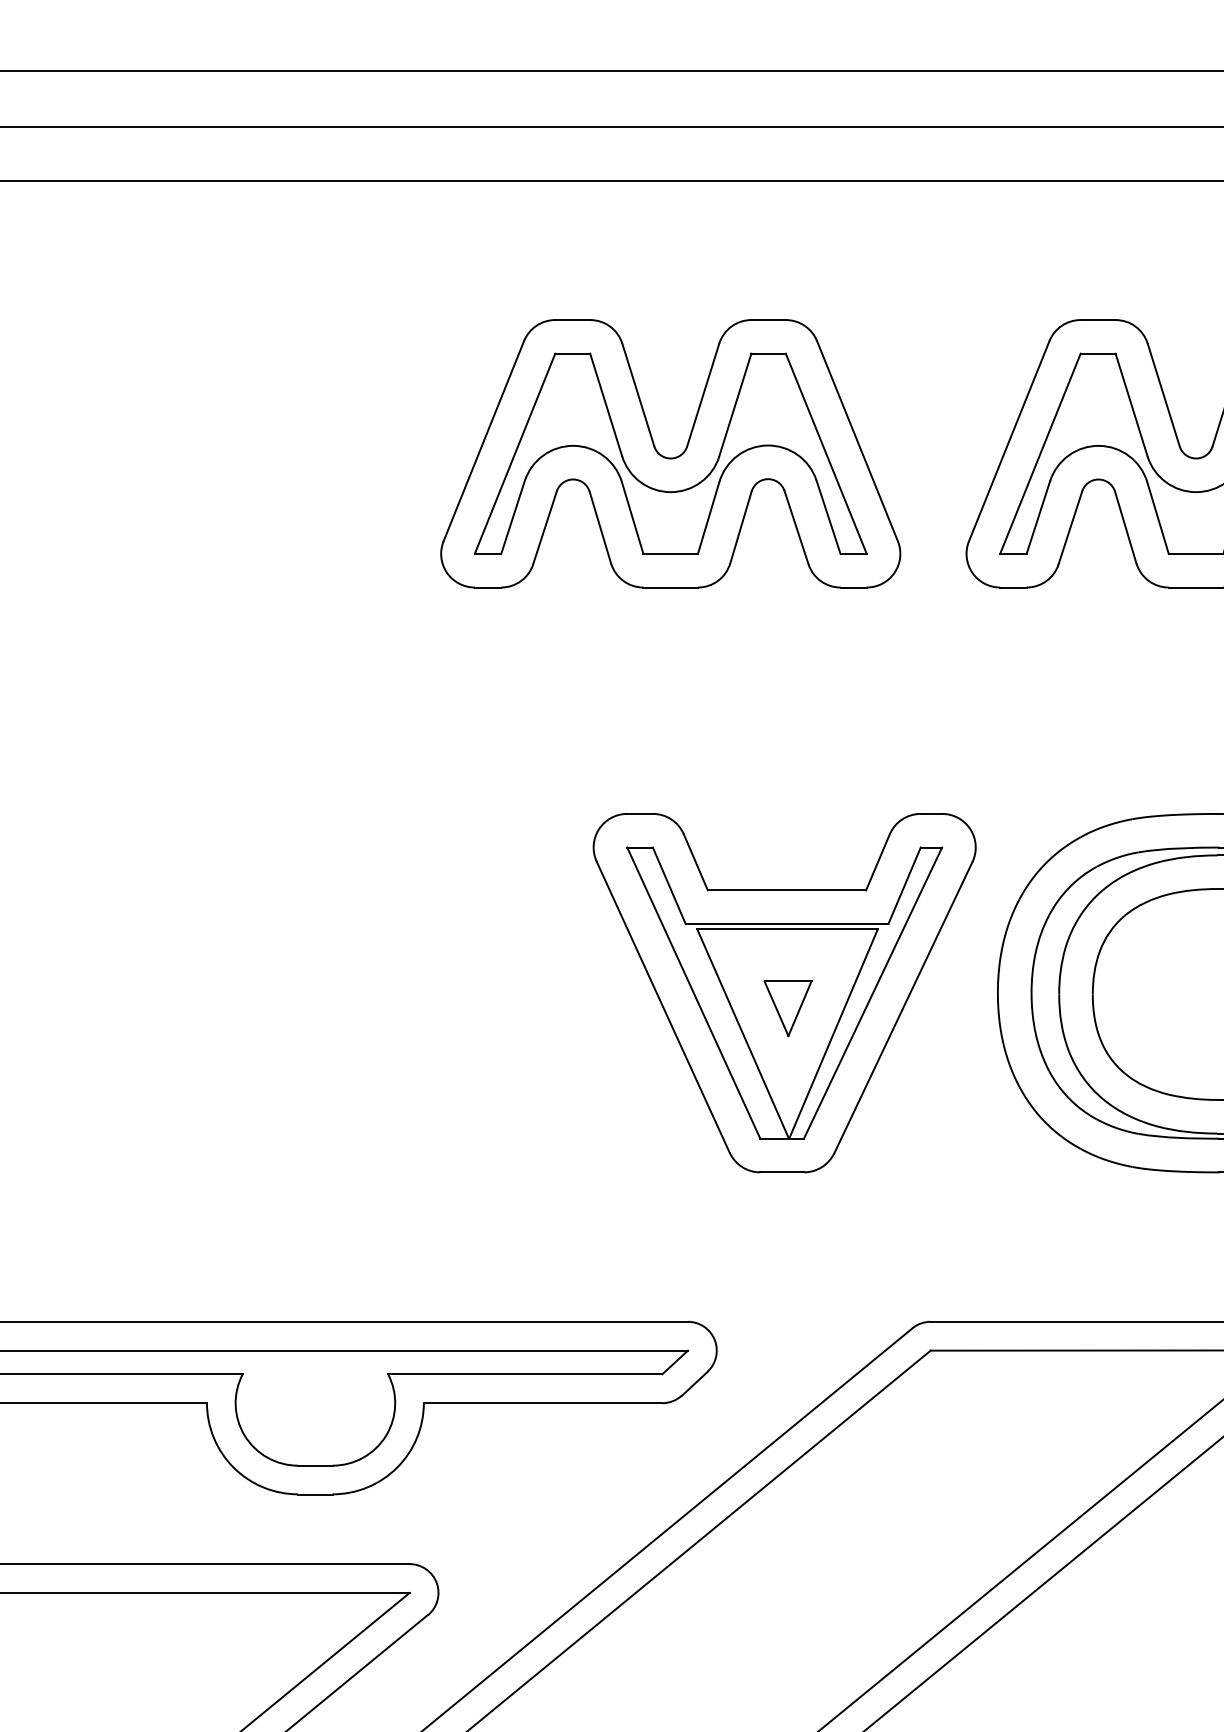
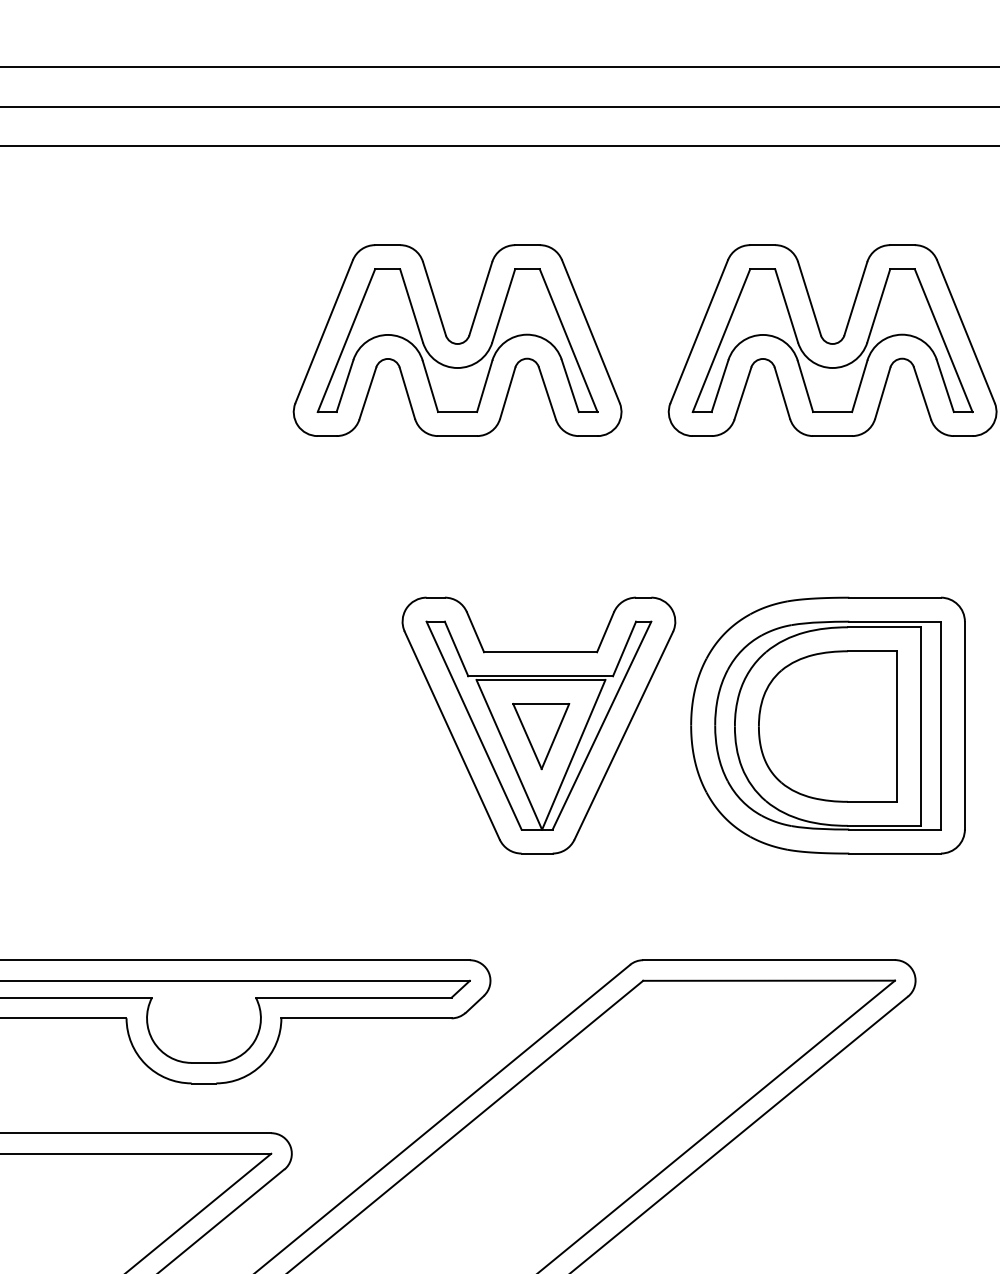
part: (788, 1008) -> (541, 736), size x1.67

